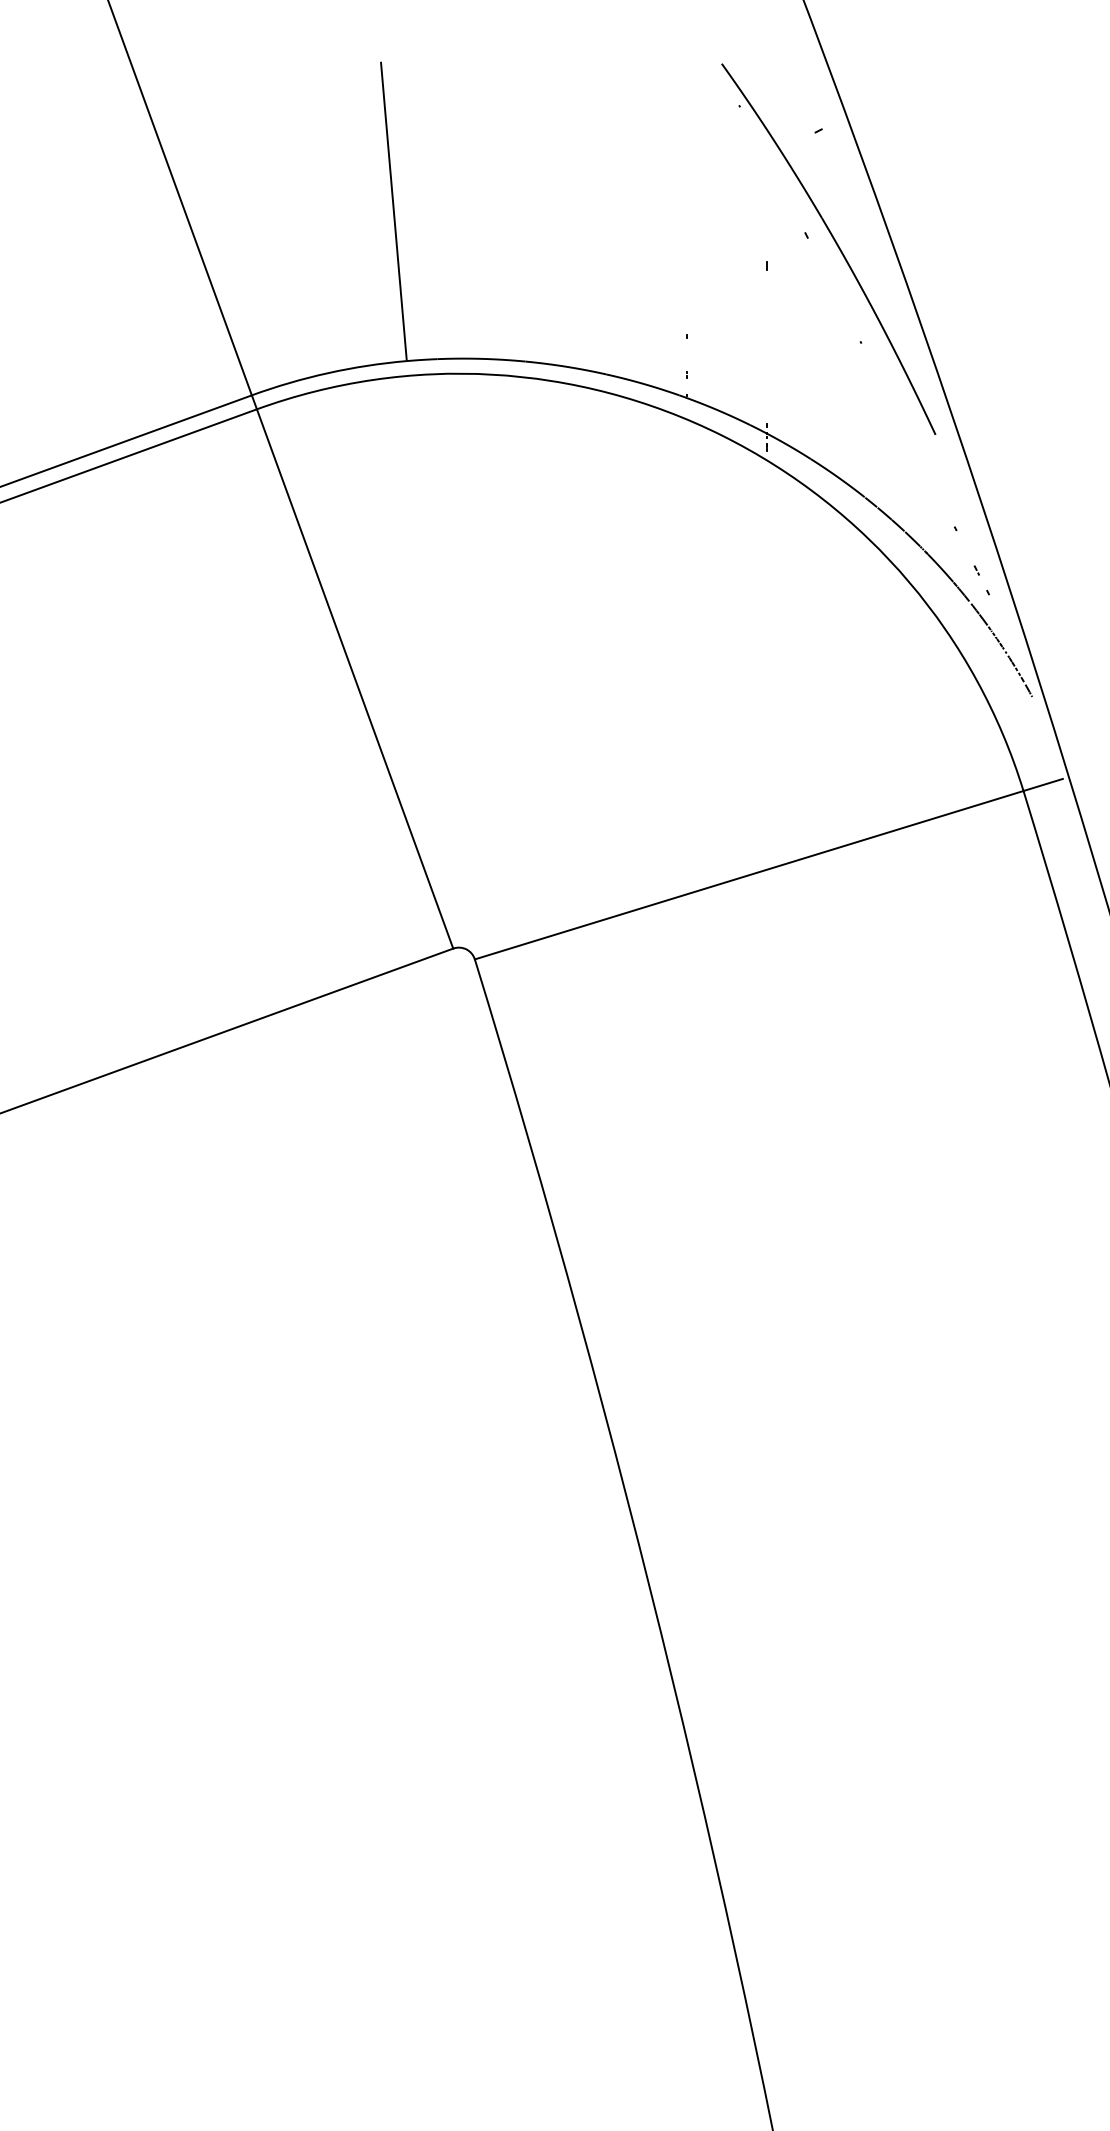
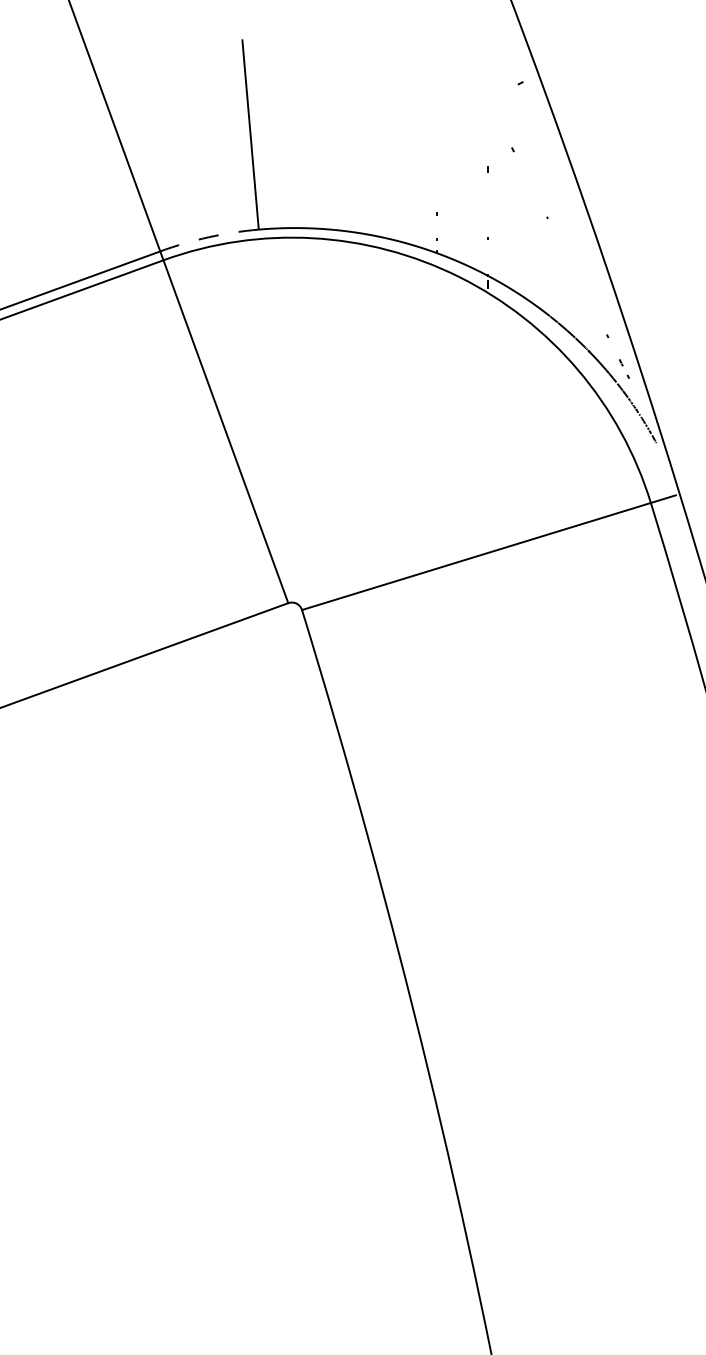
part: (827, 249) -> (526, 158), removed
arc: (327, 373) -> (208, 237), solid -> dashed

